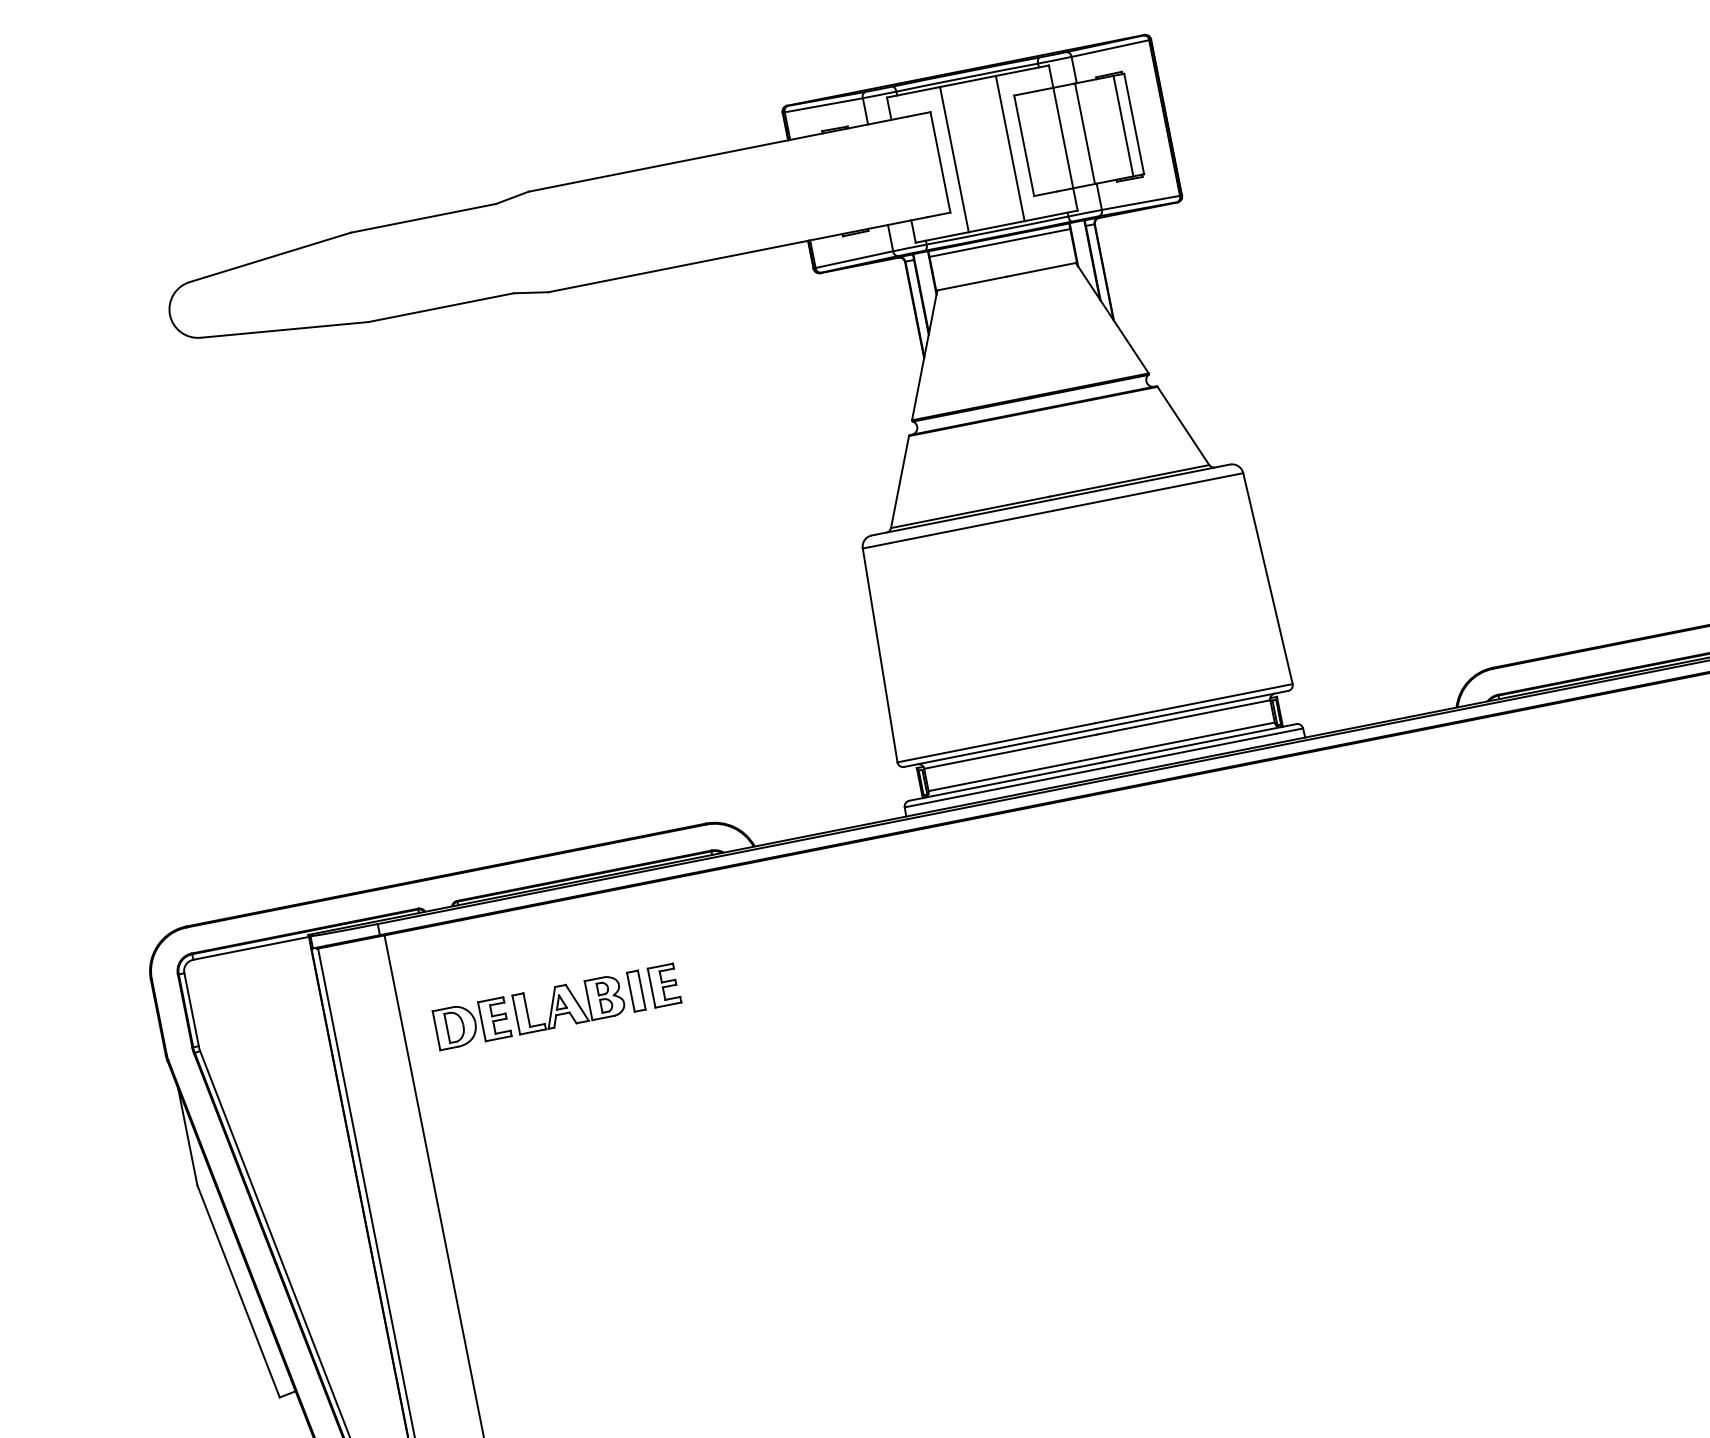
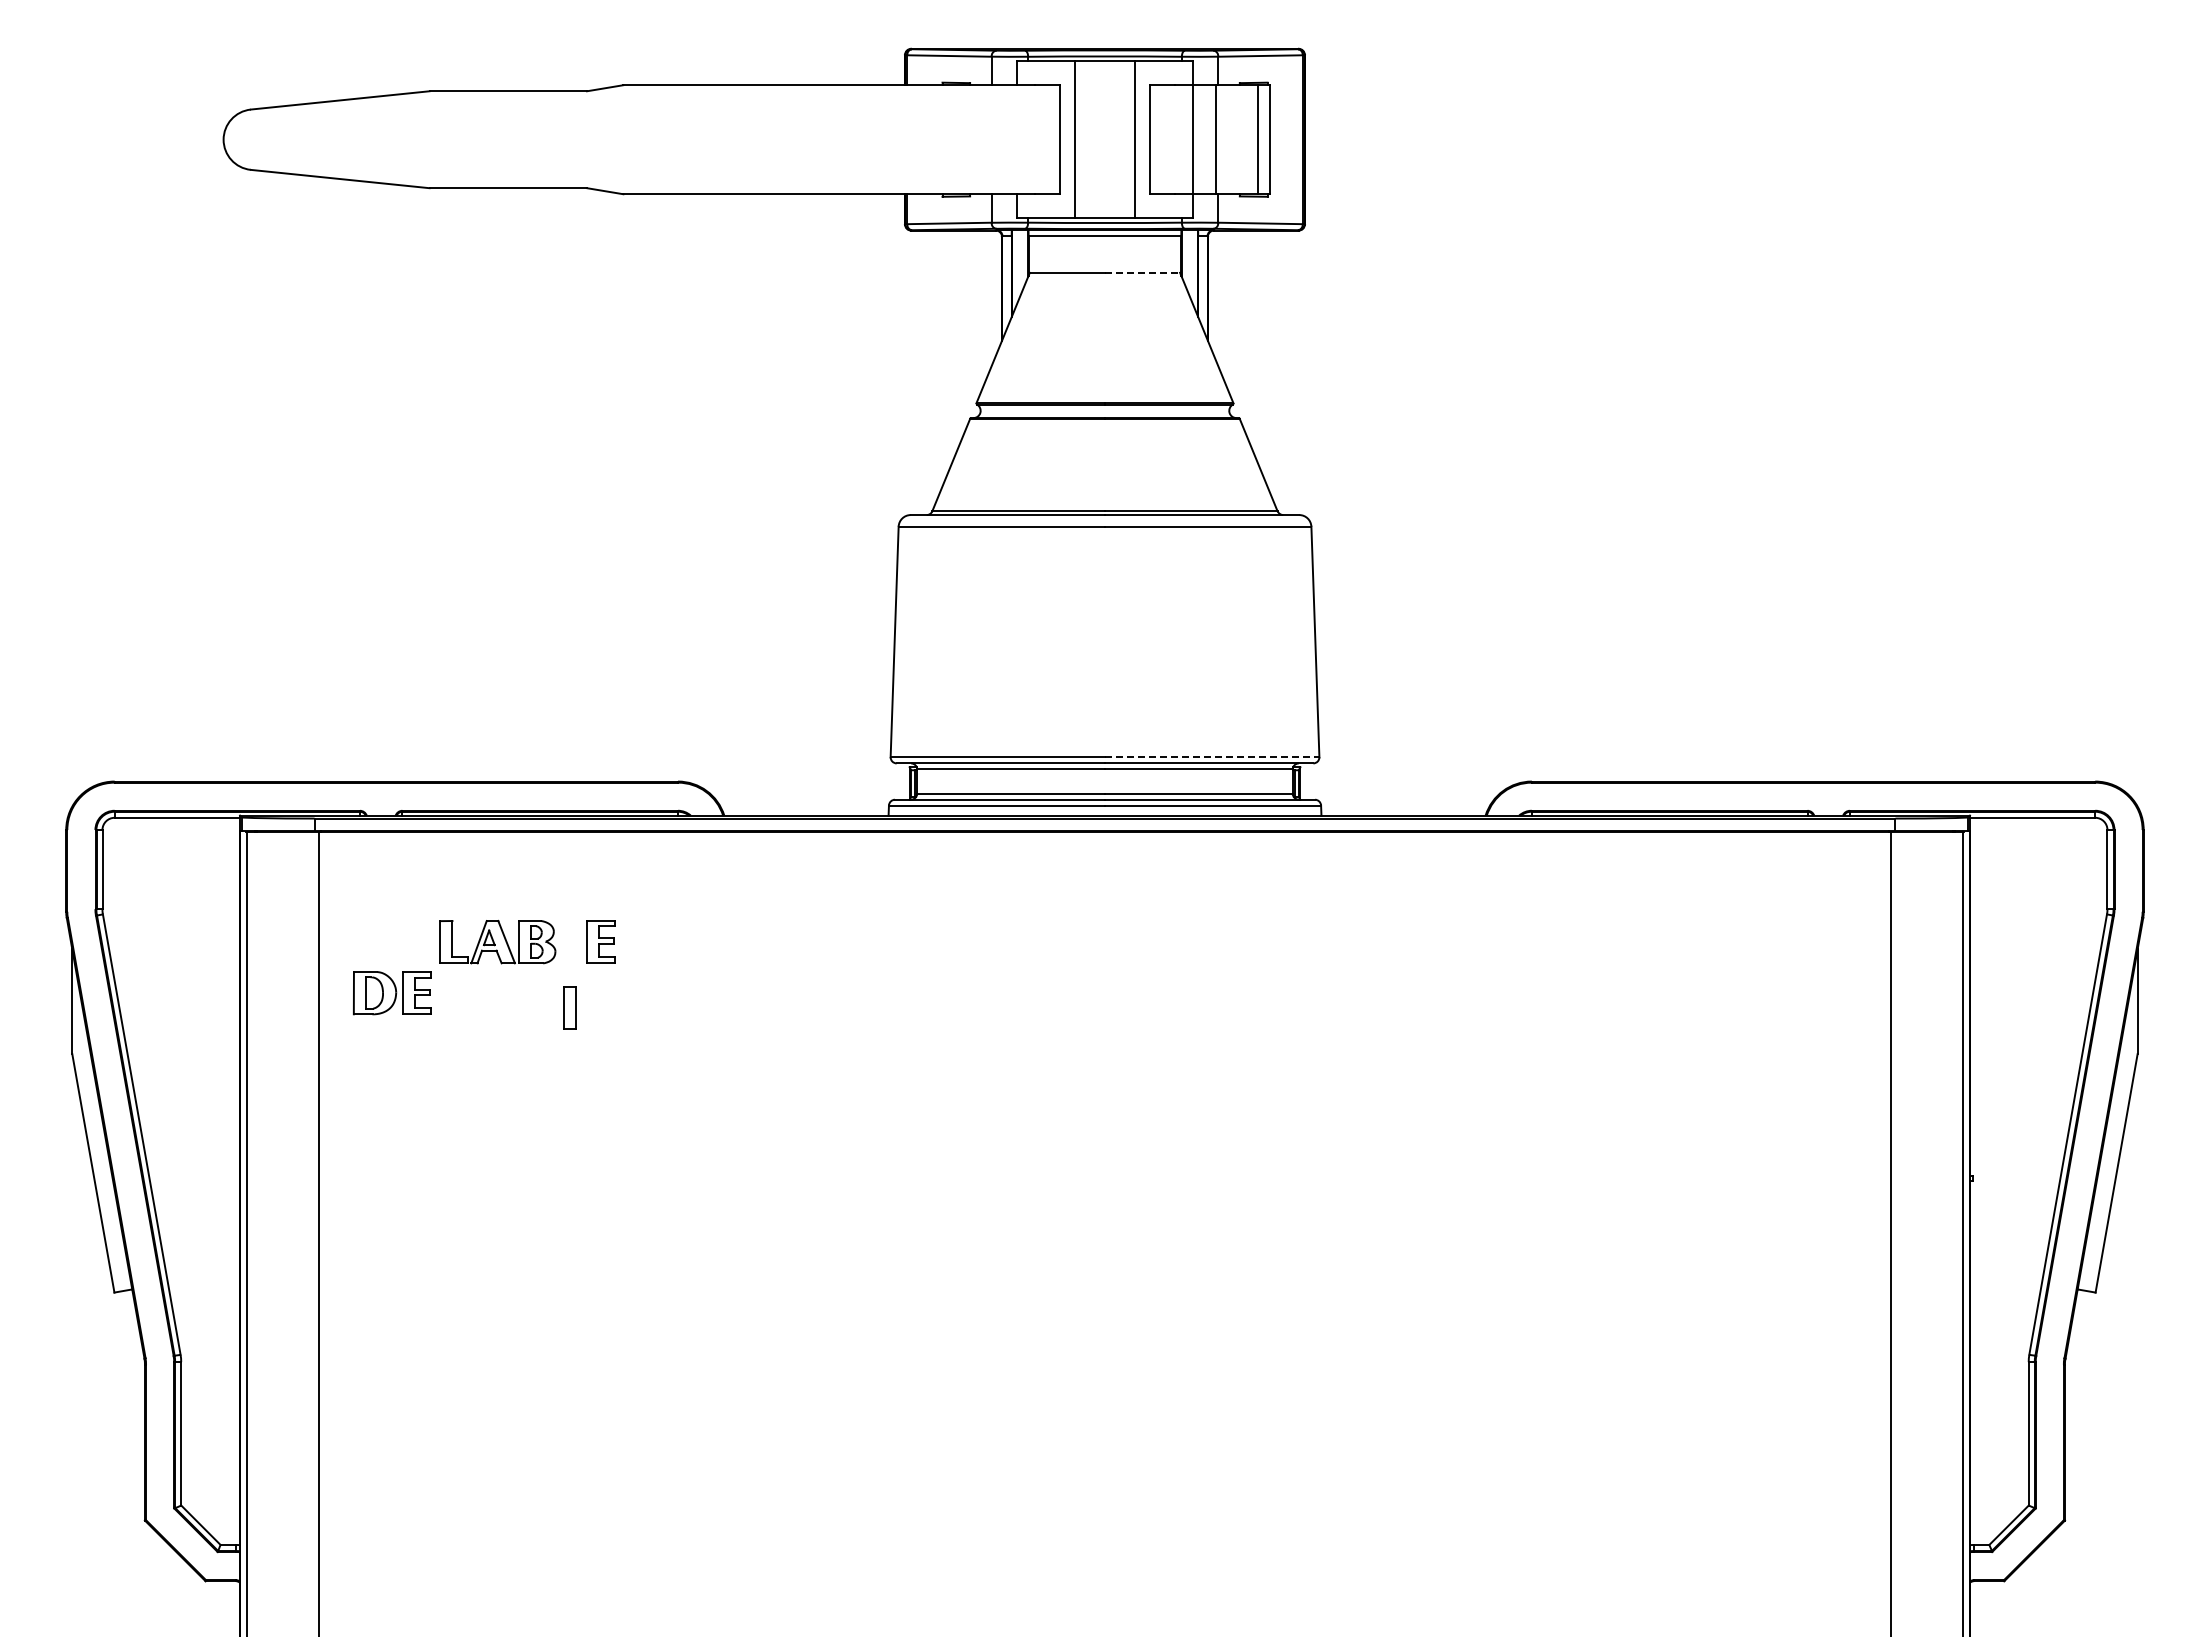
line: (1041, 269) -> (1142, 272), solid -> dashed
line: (1194, 703) -> (1212, 757), solid -> dashed
part: (636, 990) -> (569, 1007), moved
part: (472, 1024) -> (392, 993), moved

